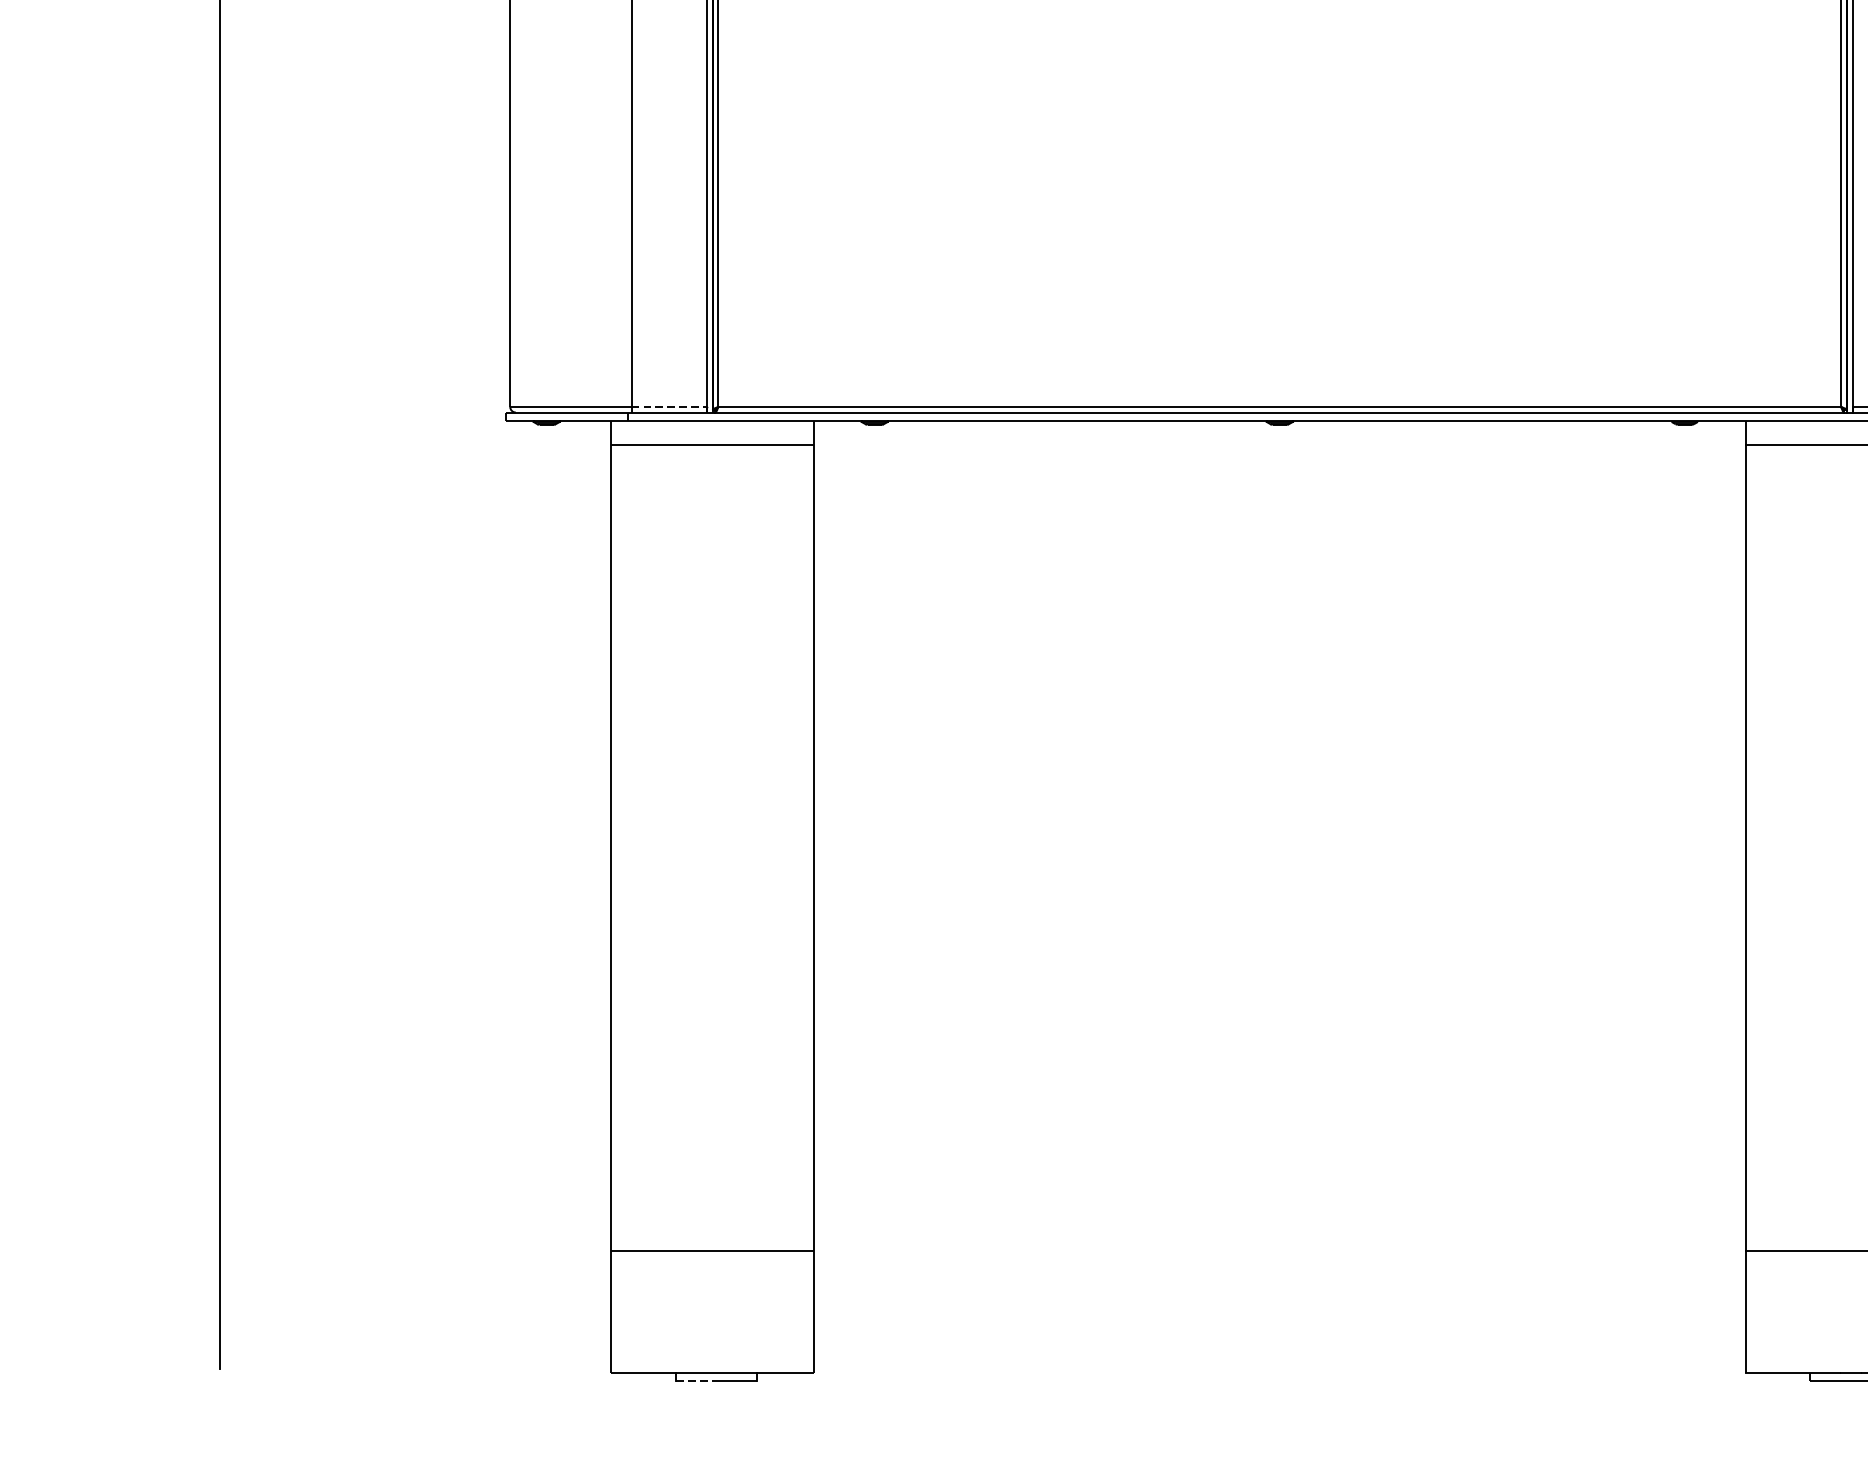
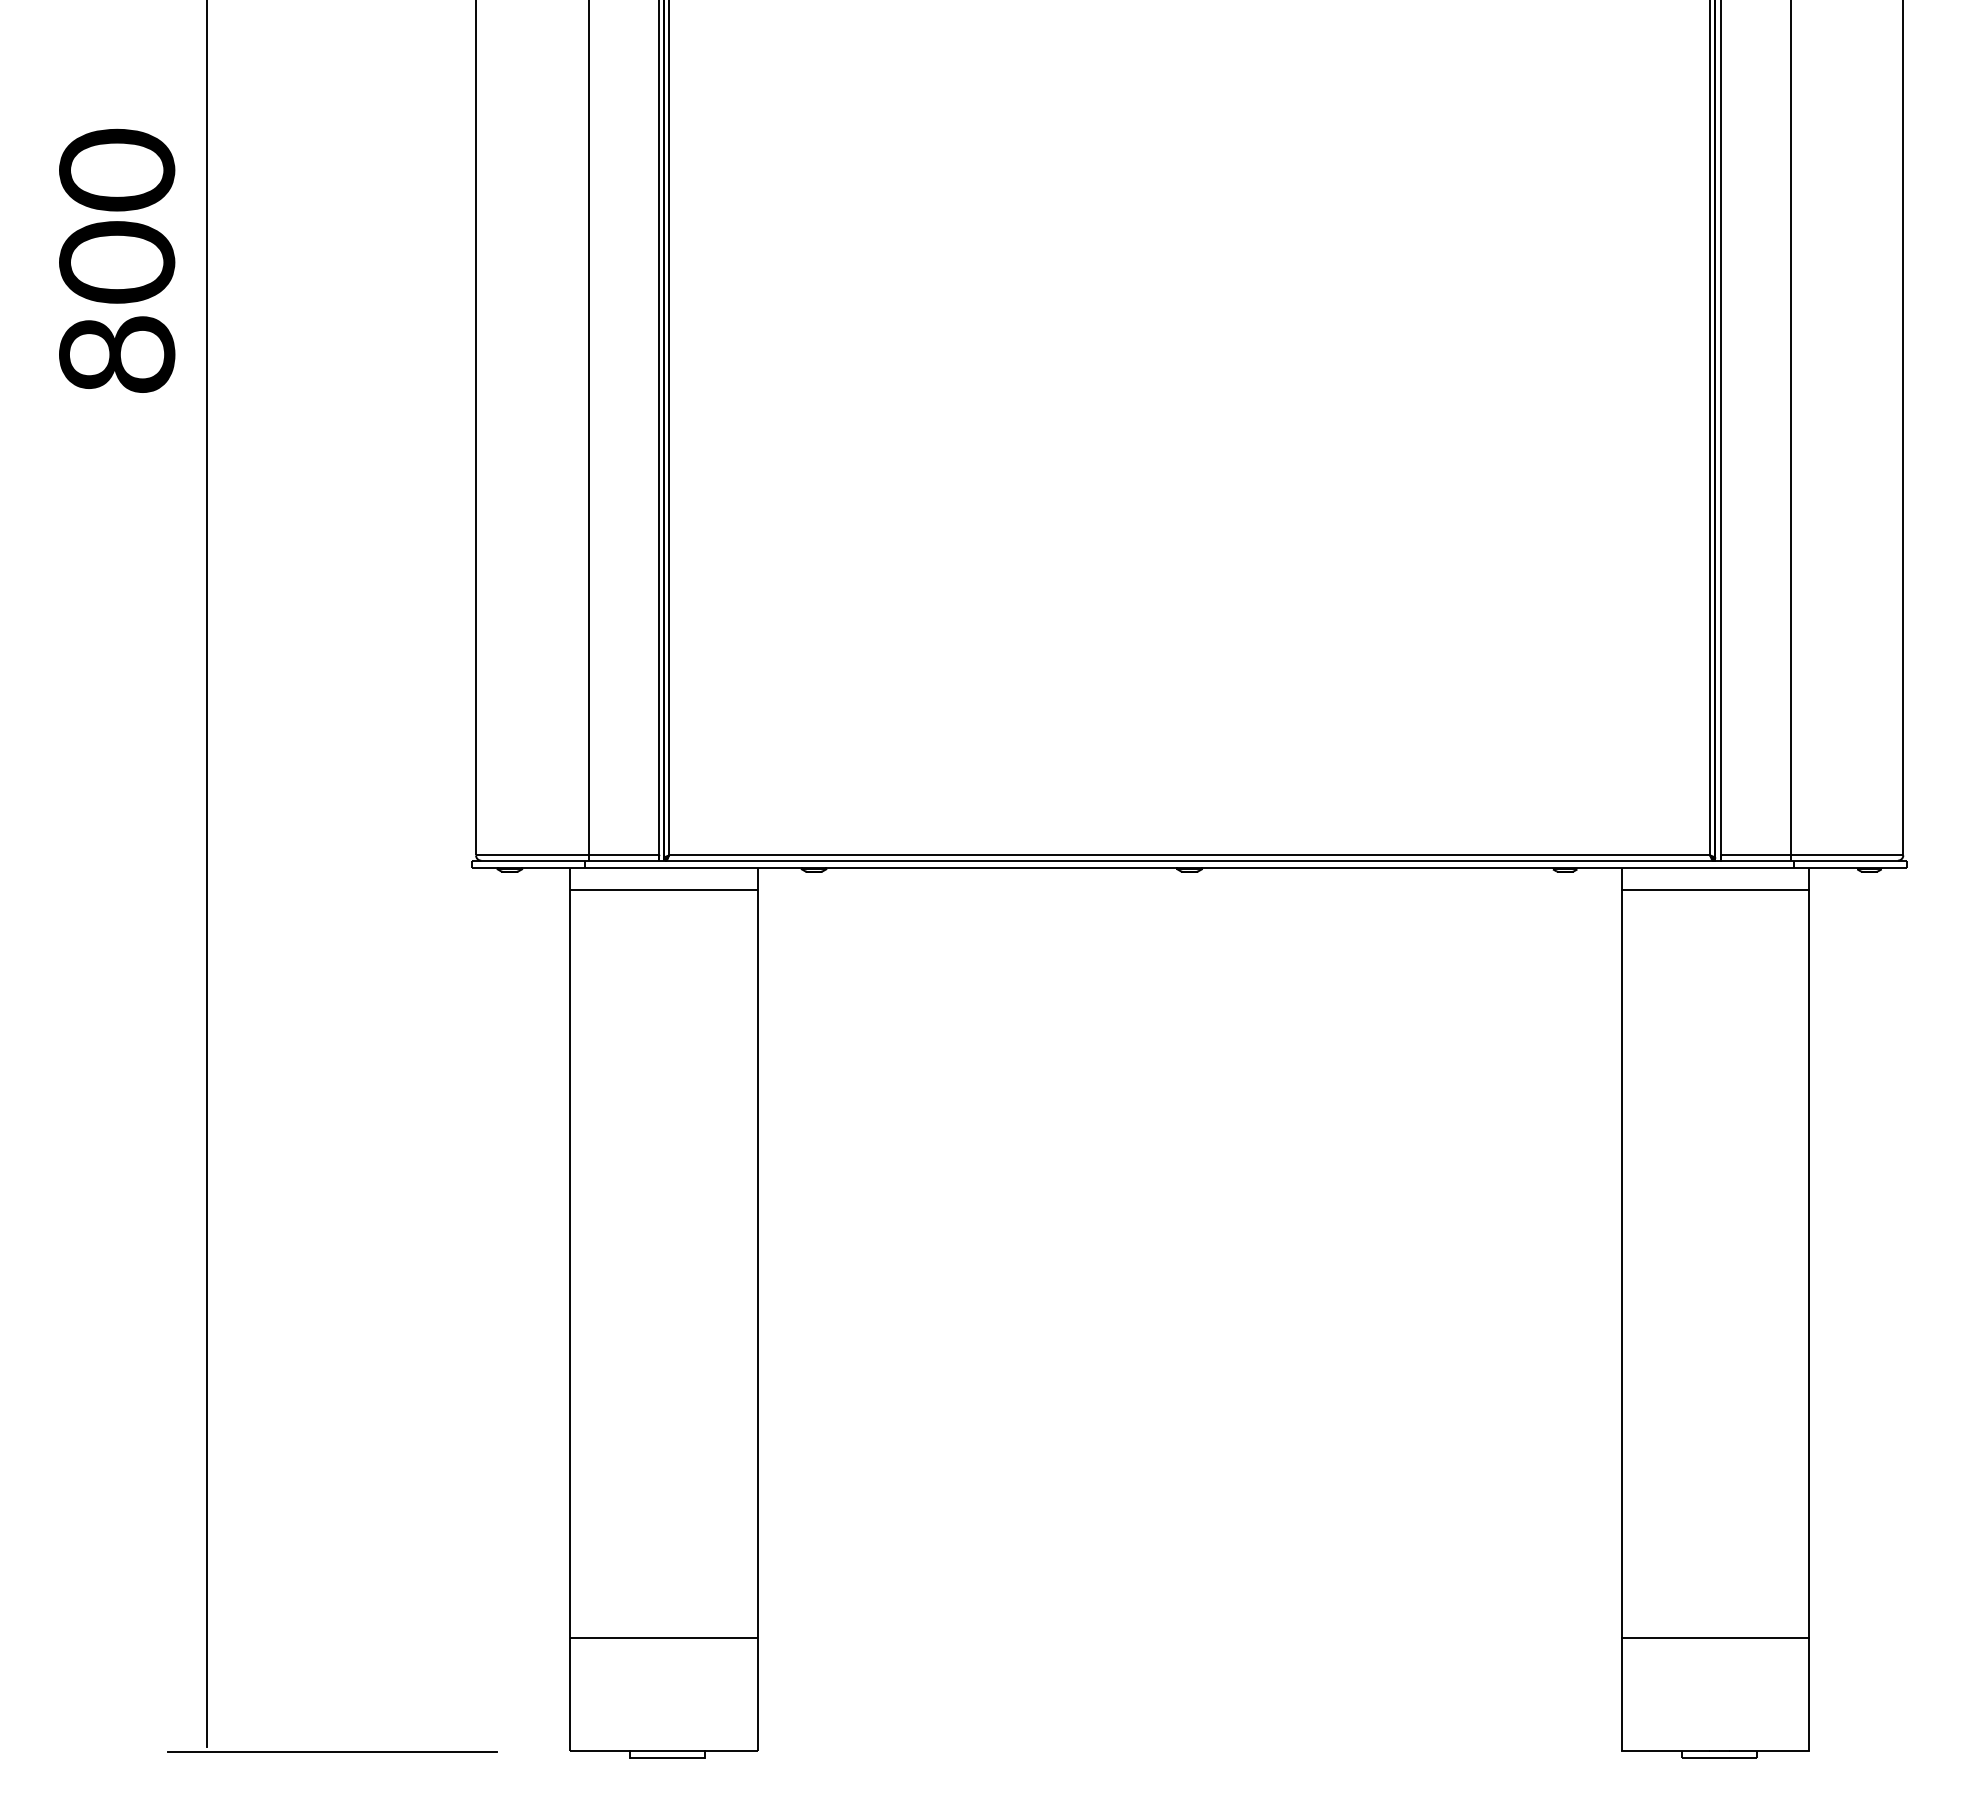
line: (669, 406) -> (623, 855), dashed -> solid
line: (355, 1373) -> (332, 1751), added
line: (696, 1380) -> (648, 1758), dashed -> solid

